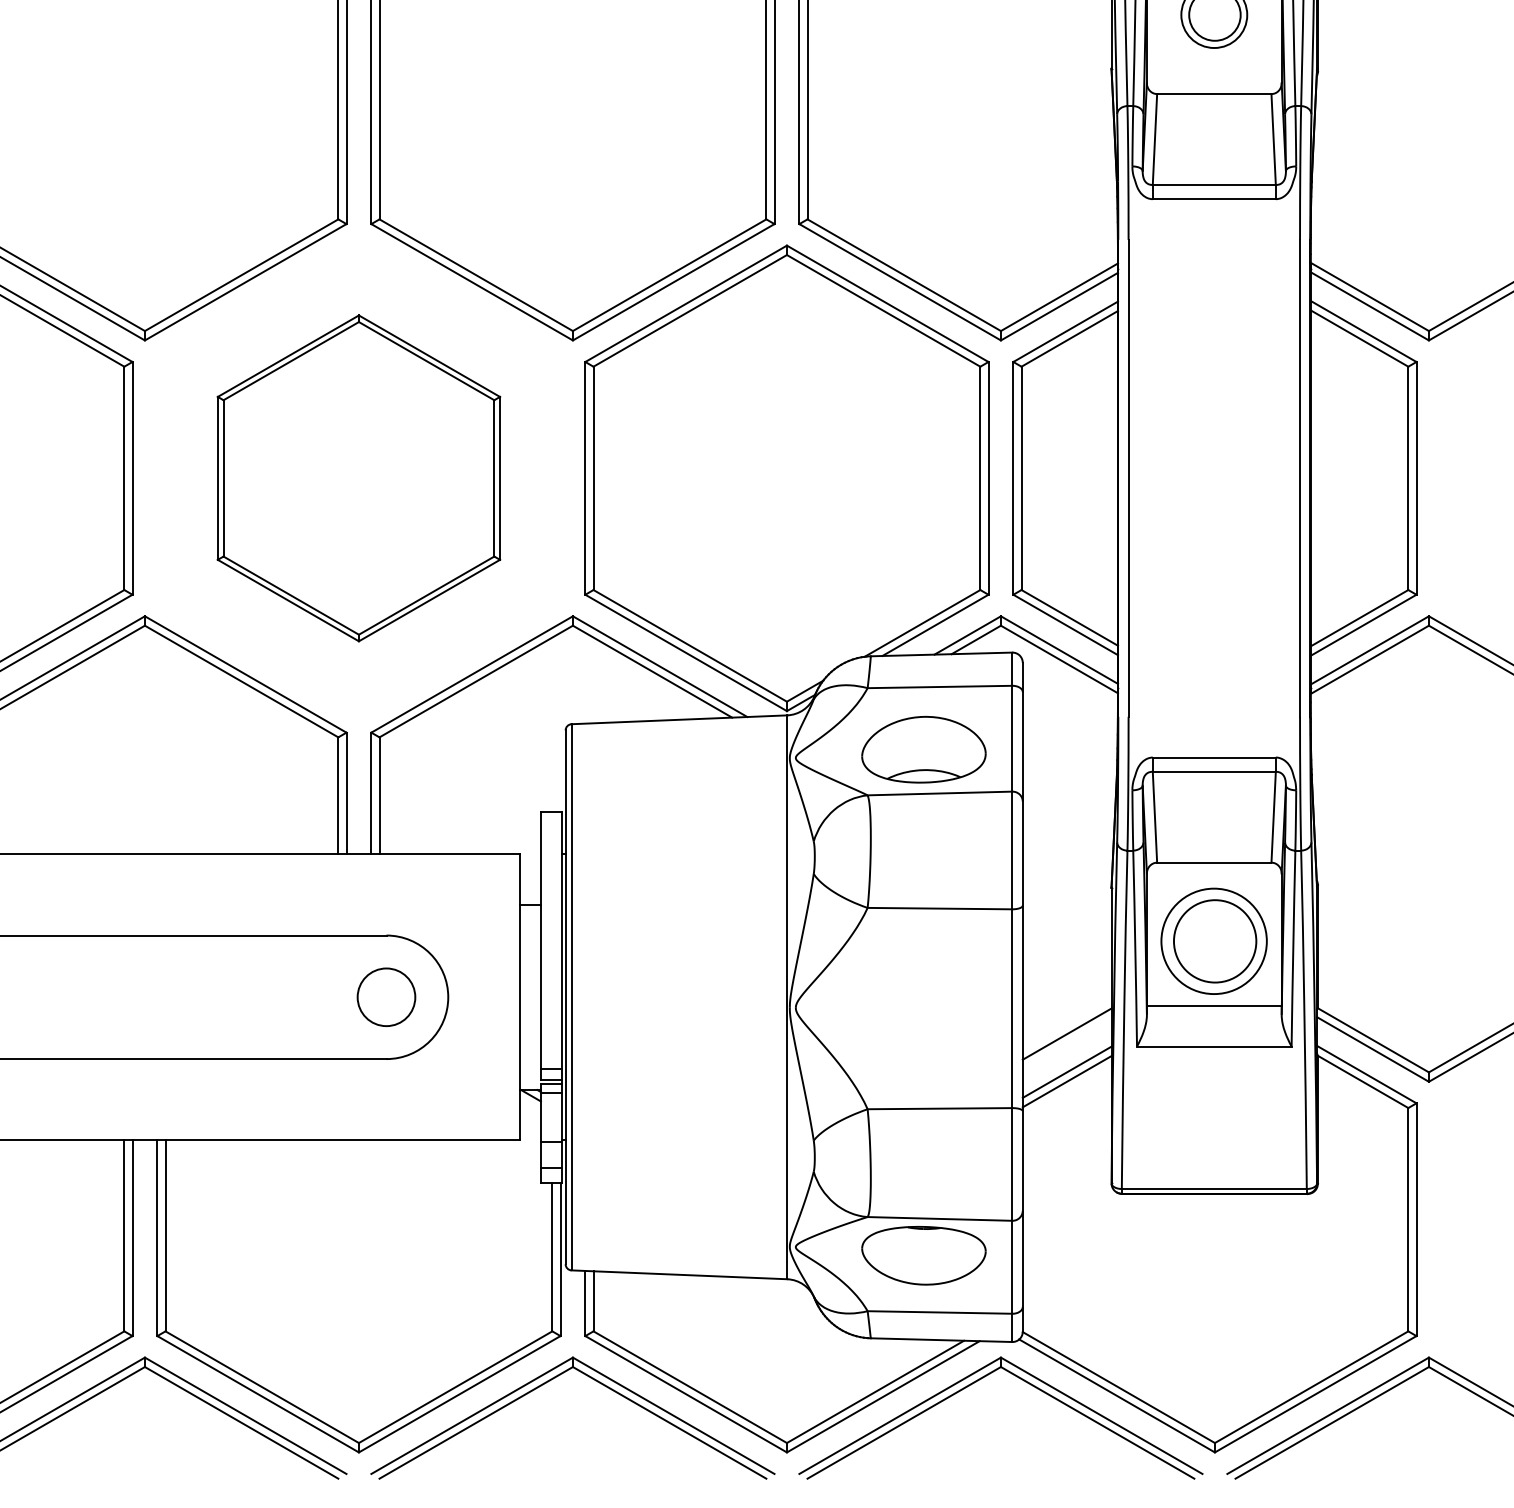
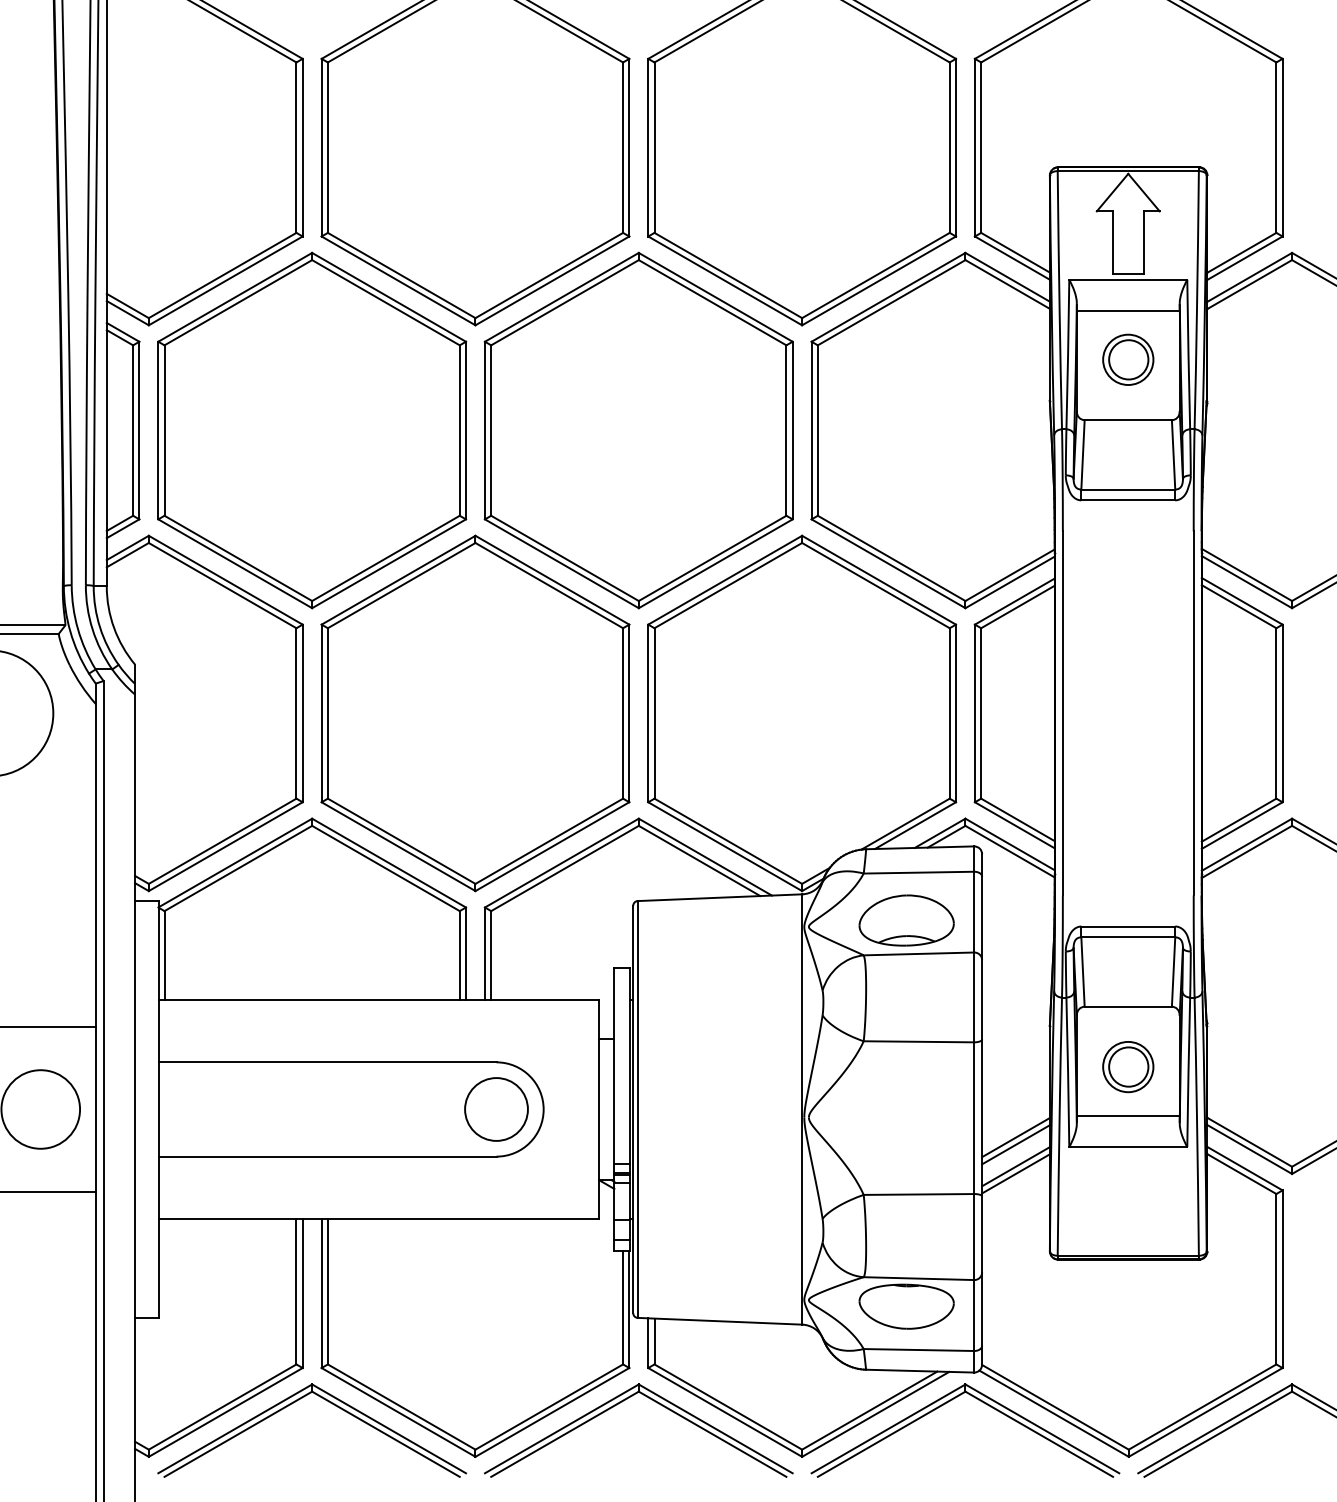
part: (358, 478) -> (475, 713), size x1.43
part: (1214, 942) -> (1128, 1067), size x0.62
circle: (386, 997) -> (496, 1109), size x1.43
line: (1066, 1043) -> (1015, 1144), added

